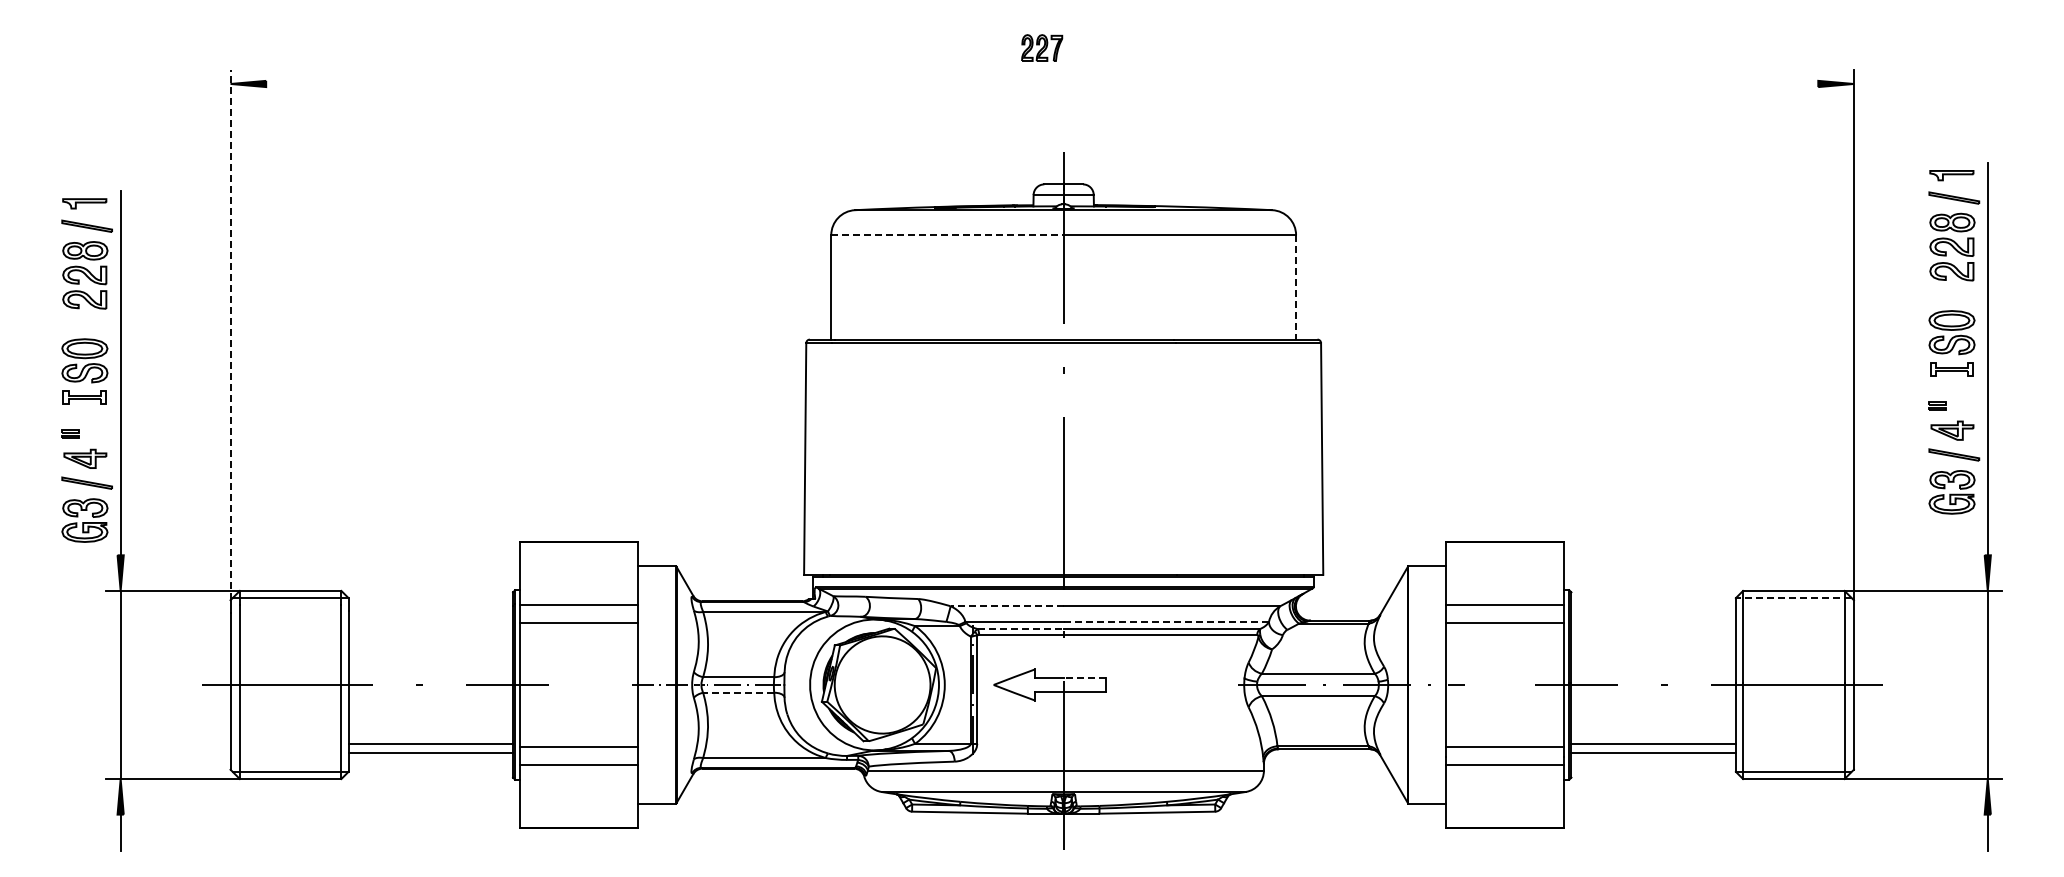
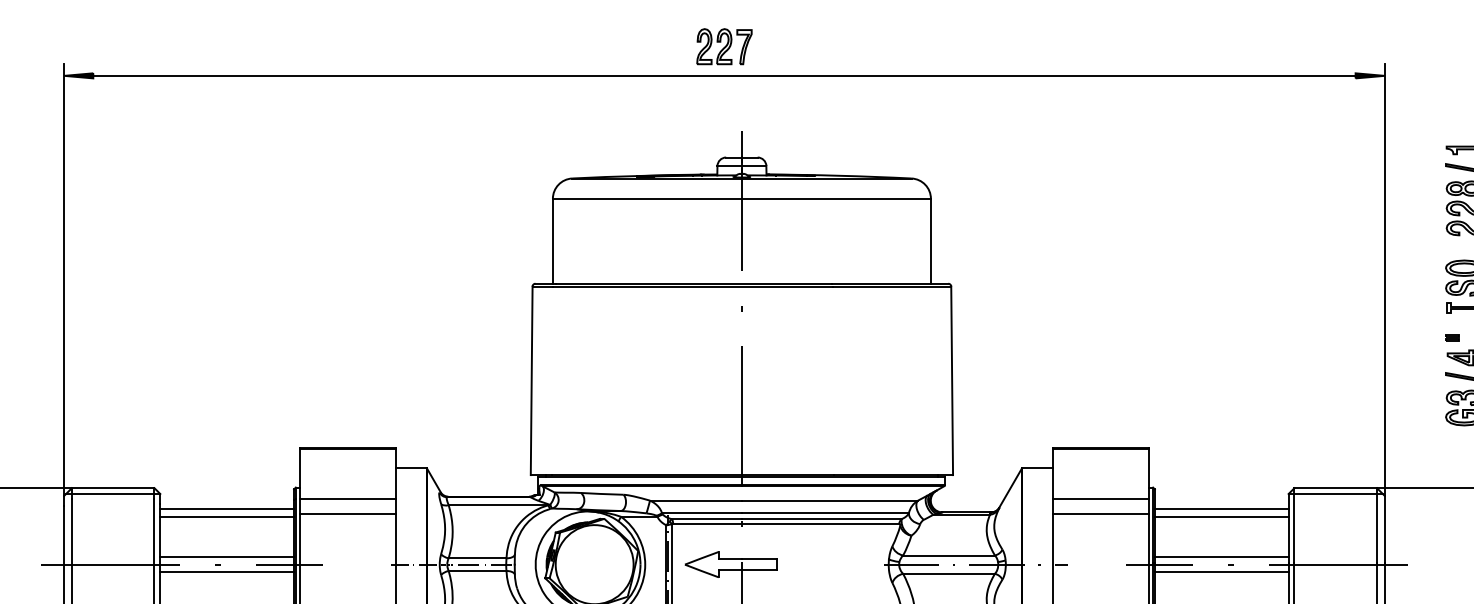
part: (1041, 47) -> (723, 46), size x1.67
line: (1042, 83) -> (724, 75), added
line: (947, 235) -> (647, 199), dashed -> solid
line: (1296, 287) -> (931, 241), dashed -> solid
line: (230, 334) -> (64, 279), dashed -> solid
line: (1793, 597) -> (1335, 493), dashed -> solid
line: (1007, 606) -> (696, 500), dashed -> solid
line: (430, 617) -> (226, 509), added
line: (1653, 617) -> (1221, 509), added
line: (1166, 621) -> (825, 513), dashed -> solid
line: (430, 626) -> (226, 517), added
line: (1653, 626) -> (1221, 517), added
line: (1020, 629) -> (706, 519), dashed -> solid
line: (430, 675) -> (226, 556), added
line: (1653, 675) -> (1221, 556), added
line: (1084, 677) -> (758, 558), dashed -> solid
line: (738, 692) -> (477, 570), dashed -> solid
line: (430, 694) -> (226, 572), added
line: (1653, 694) -> (1221, 572), added

